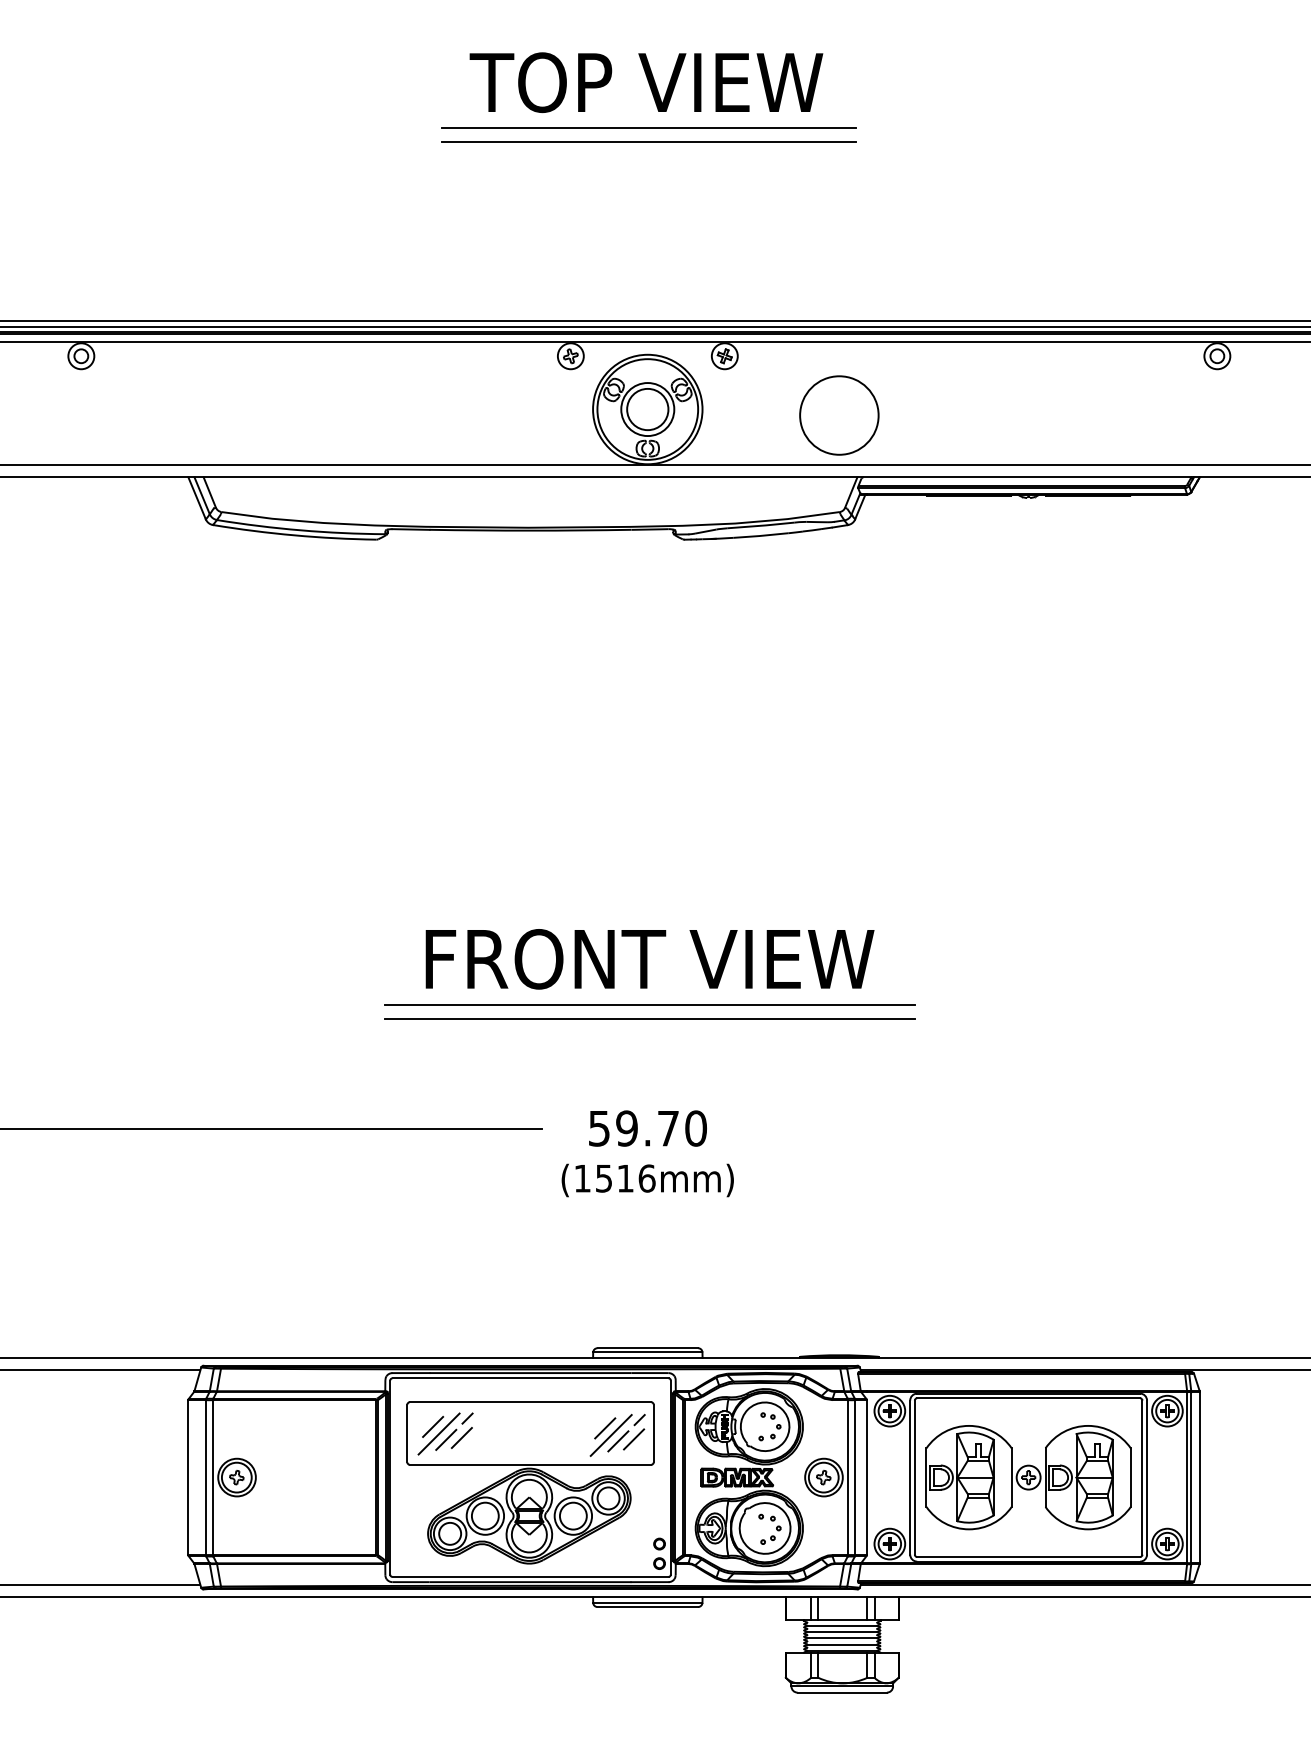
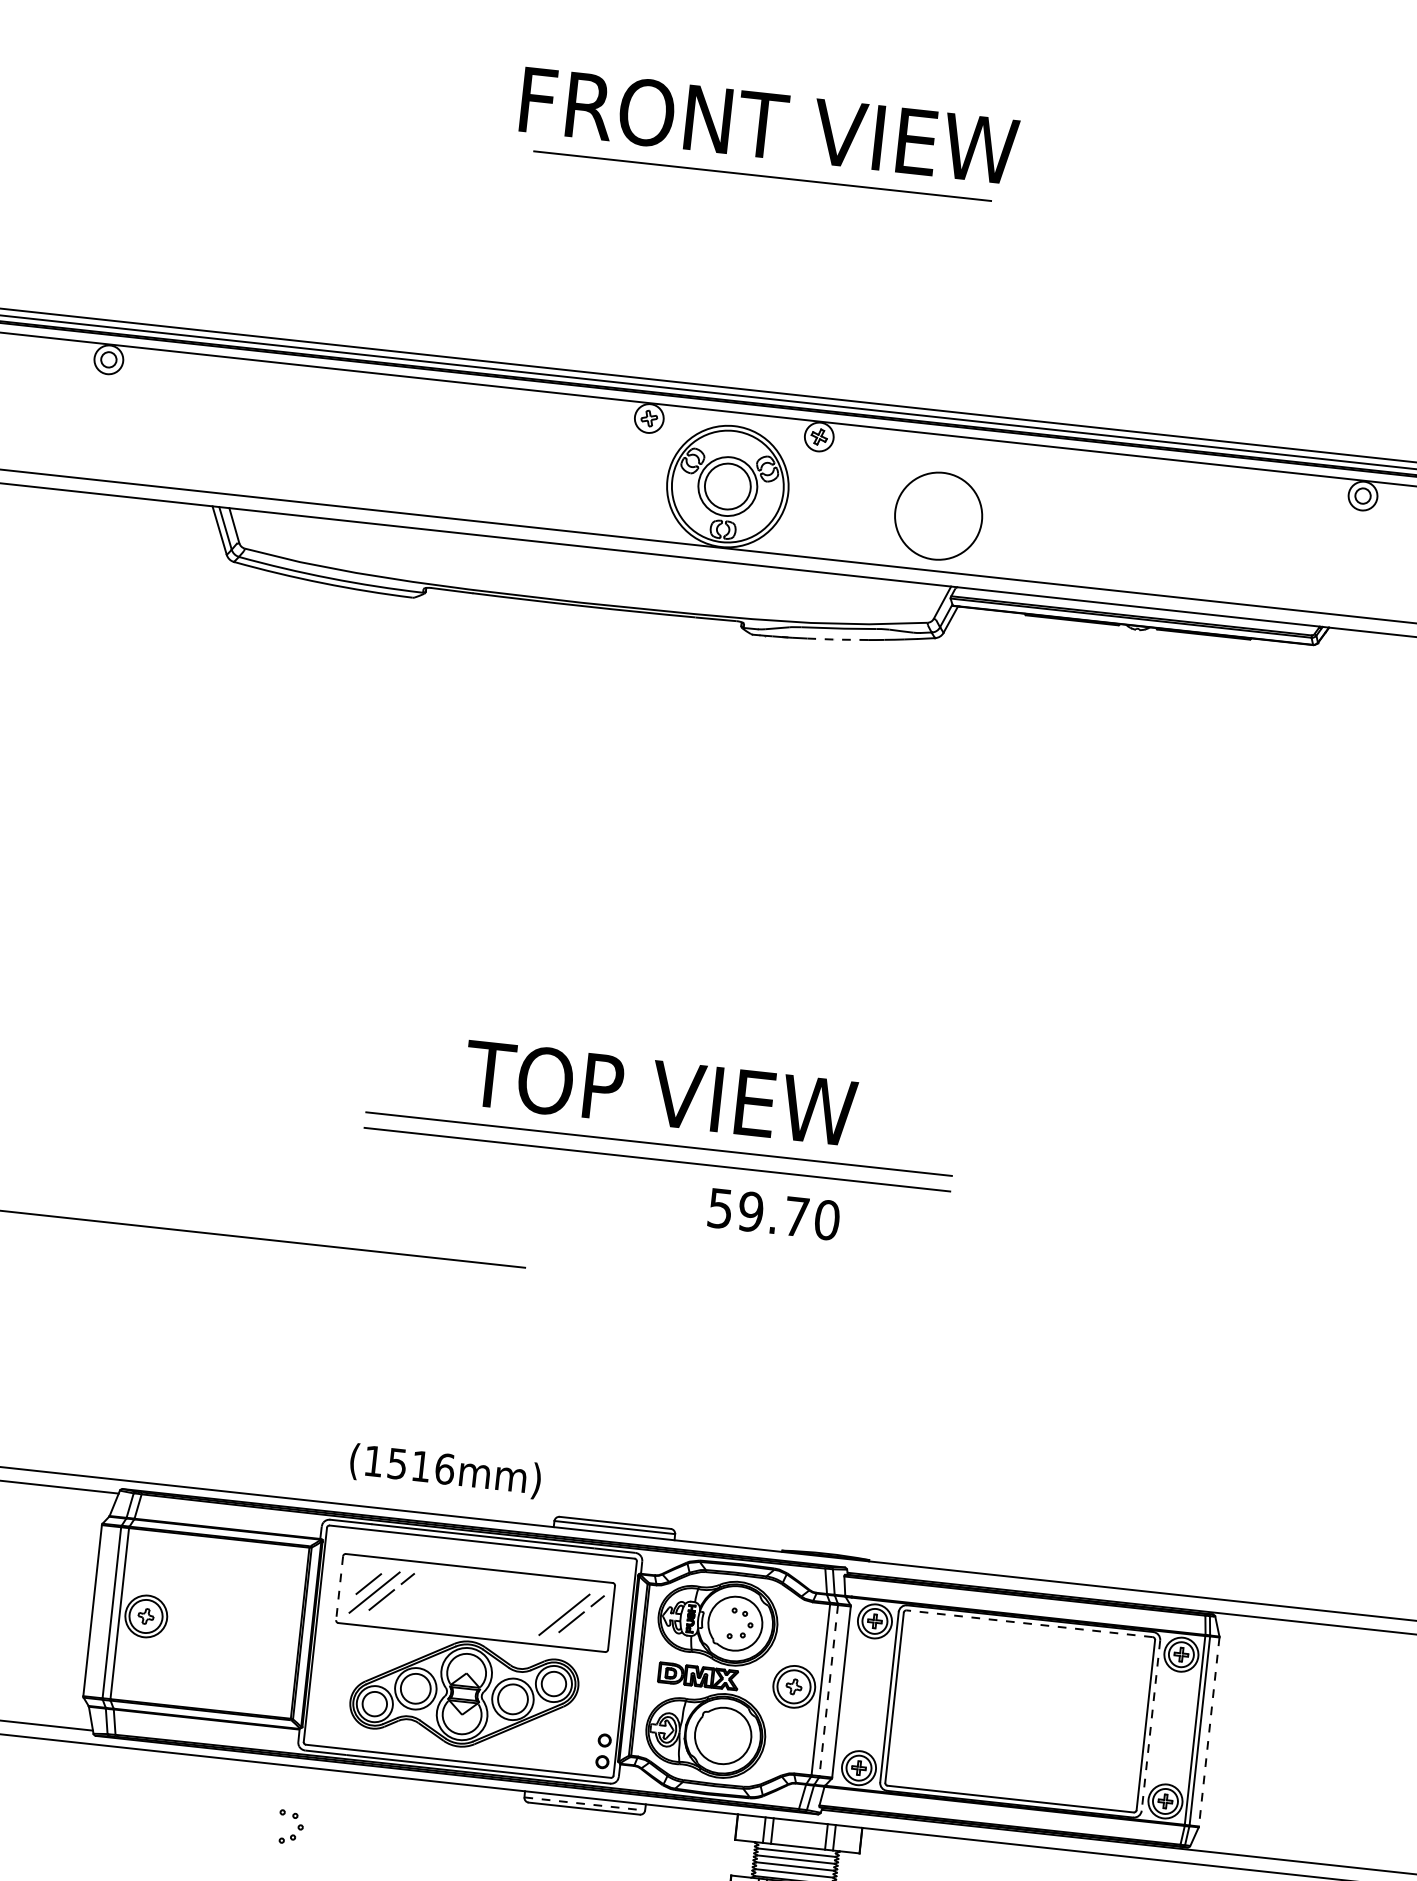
text: (649, 82) -> (768, 125), TOP VIEW -> FRONT VIEW
line: (648, 142) -> (760, 191), removed
line: (760, 535) -> (837, 639), solid -> dashed
text: (649, 959) -> (663, 1093), FRONT VIEW -> TOP VIEW
text: (647, 1128) -> (773, 1214), moved
text: (647, 1180) -> (445, 1471), moved
line: (1028, 1398) -> (1029, 1624), solid -> dashed
line: (605, 1428) -> (558, 1606), removed
line: (407, 1433) -> (339, 1588), solid -> dashed
line: (461, 1437) -> (398, 1599), removed
line: (634, 1439) -> (589, 1622), removed
part: (1028, 1477) -> (1020, 1711), removed
line: (1199, 1477) -> (1208, 1731), solid -> dashed
line: (855, 1478) -> (828, 1691), solid -> dashed
line: (1147, 1478) -> (1151, 1726), solid -> dashed
part: (776, 1528) -> (298, 1827), moved
line: (647, 1602) -> (584, 1803), solid -> dashed

